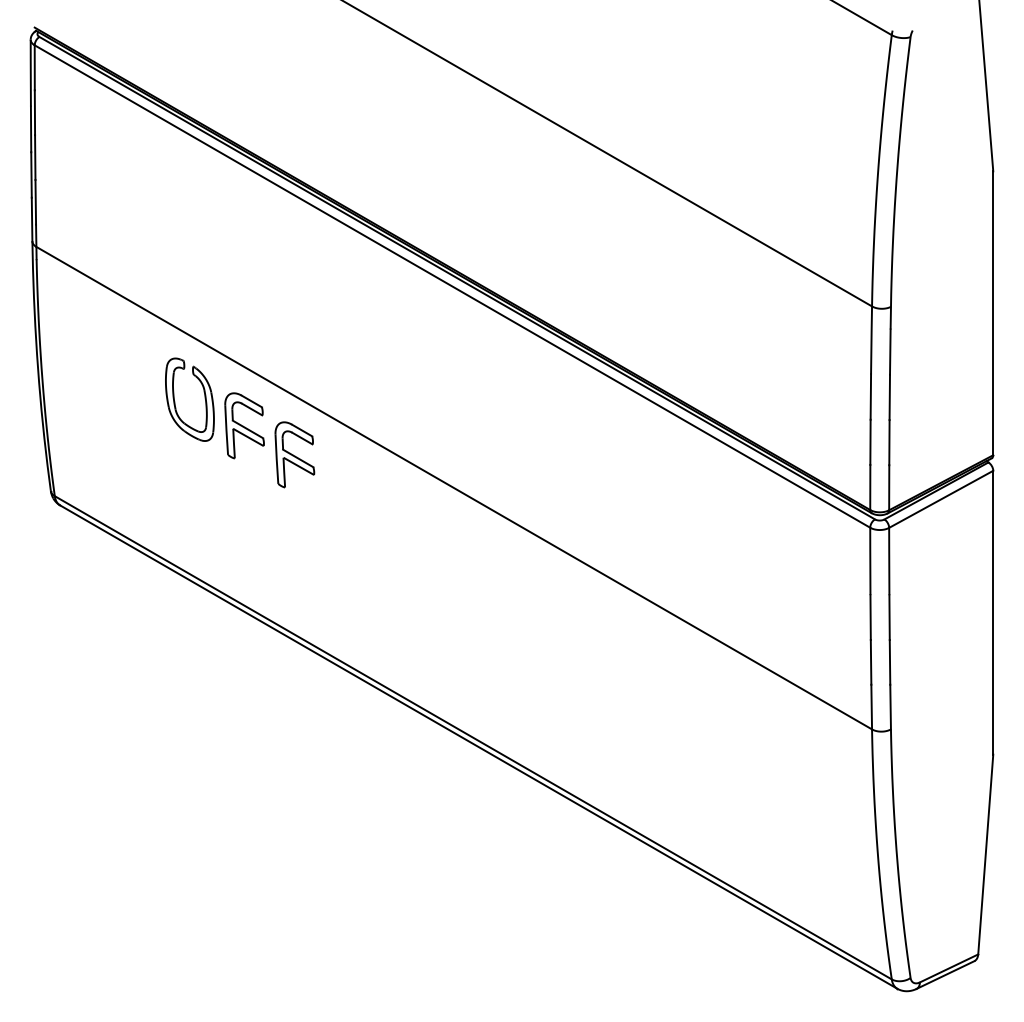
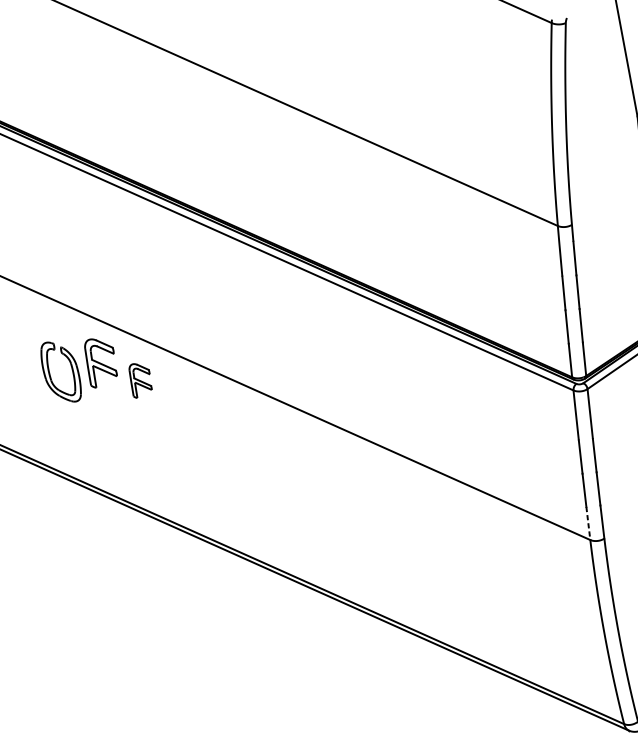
part: (175, 401) -> (50, 374), moved
part: (294, 454) -> (140, 380), size x0.7
line: (871, 707) -> (588, 523), solid -> dashed

